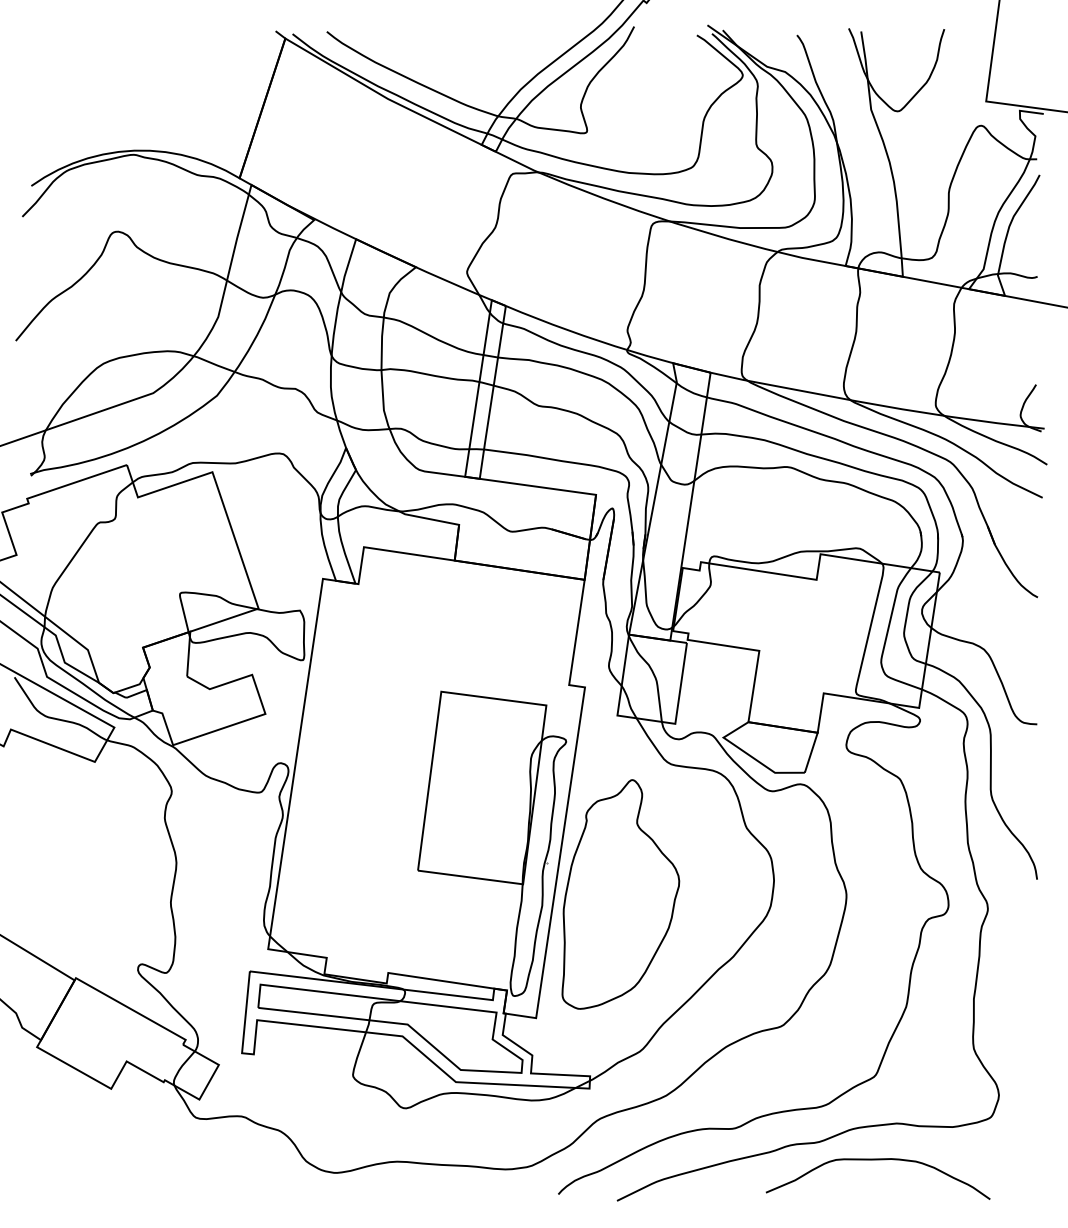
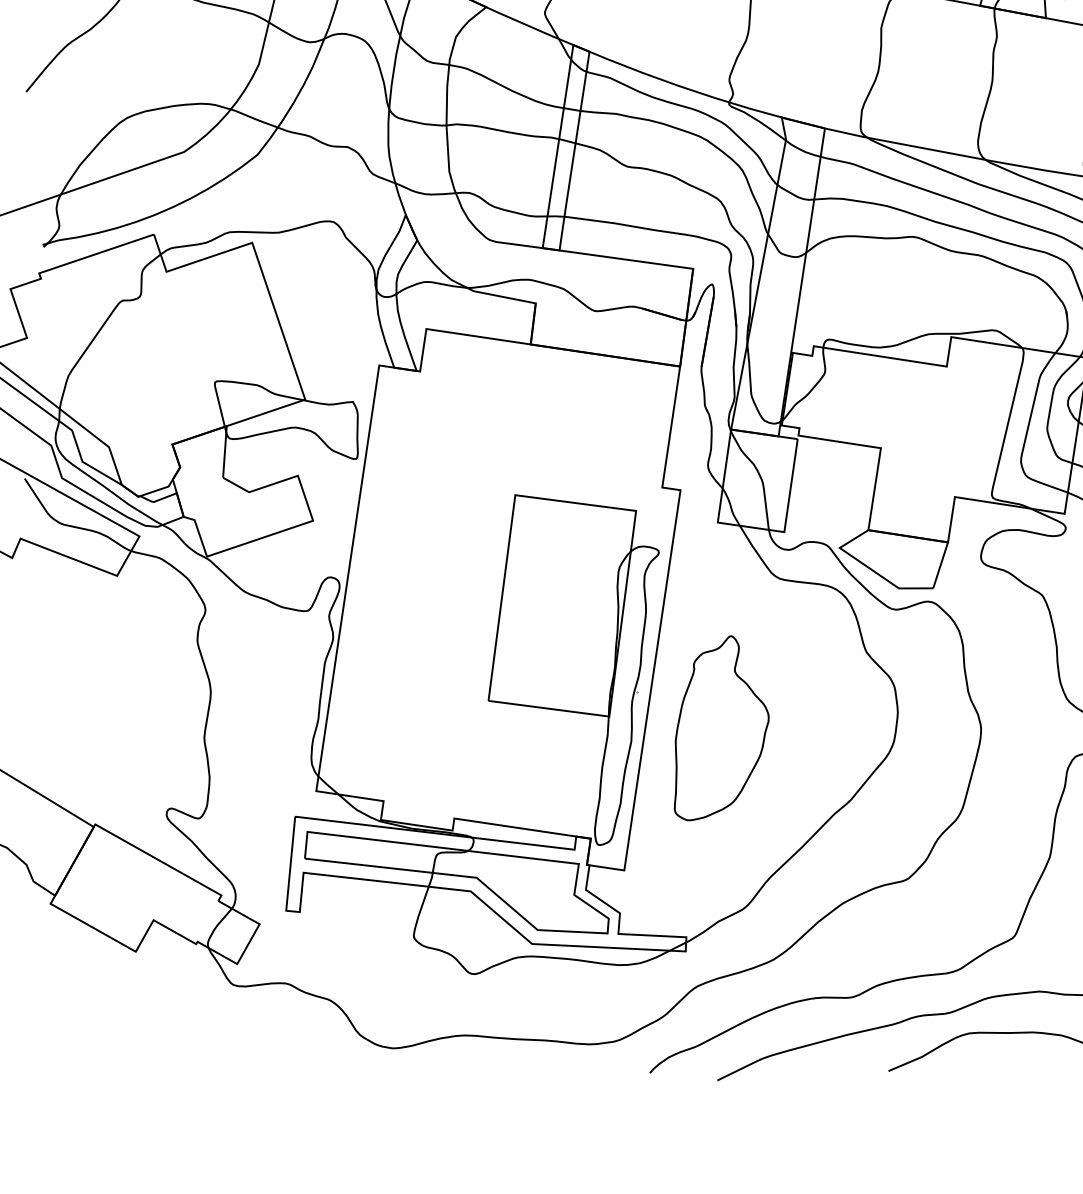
part: (620, 894) -> (721, 728), size x0.7

